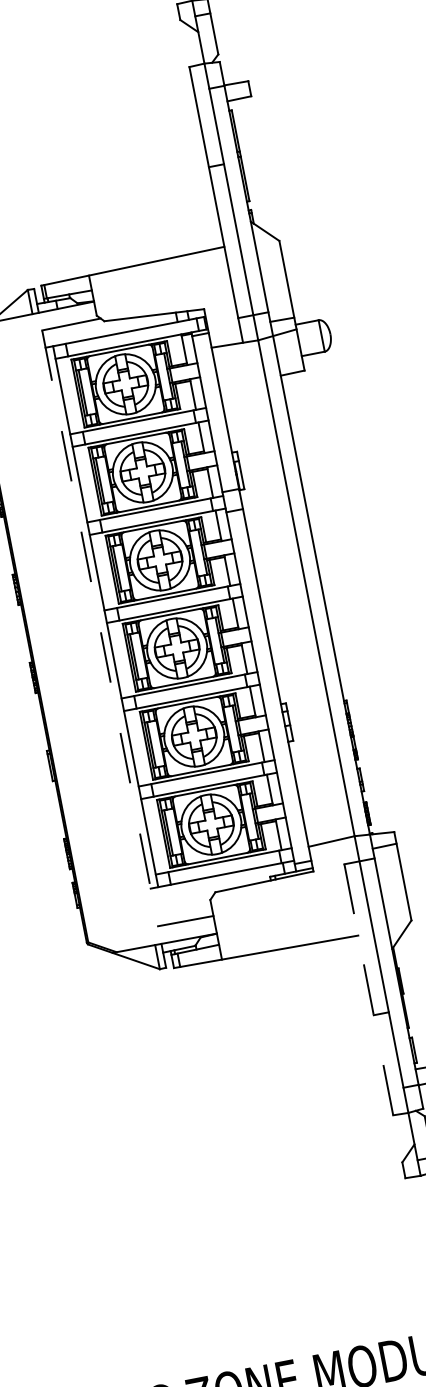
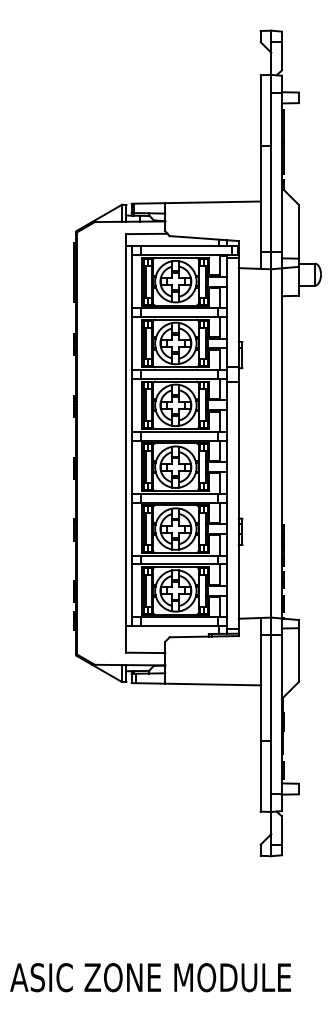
line: (100, 628) -> (126, 443), dashed -> solid
line: (366, 977) -> (260, 714), dashed -> solid

